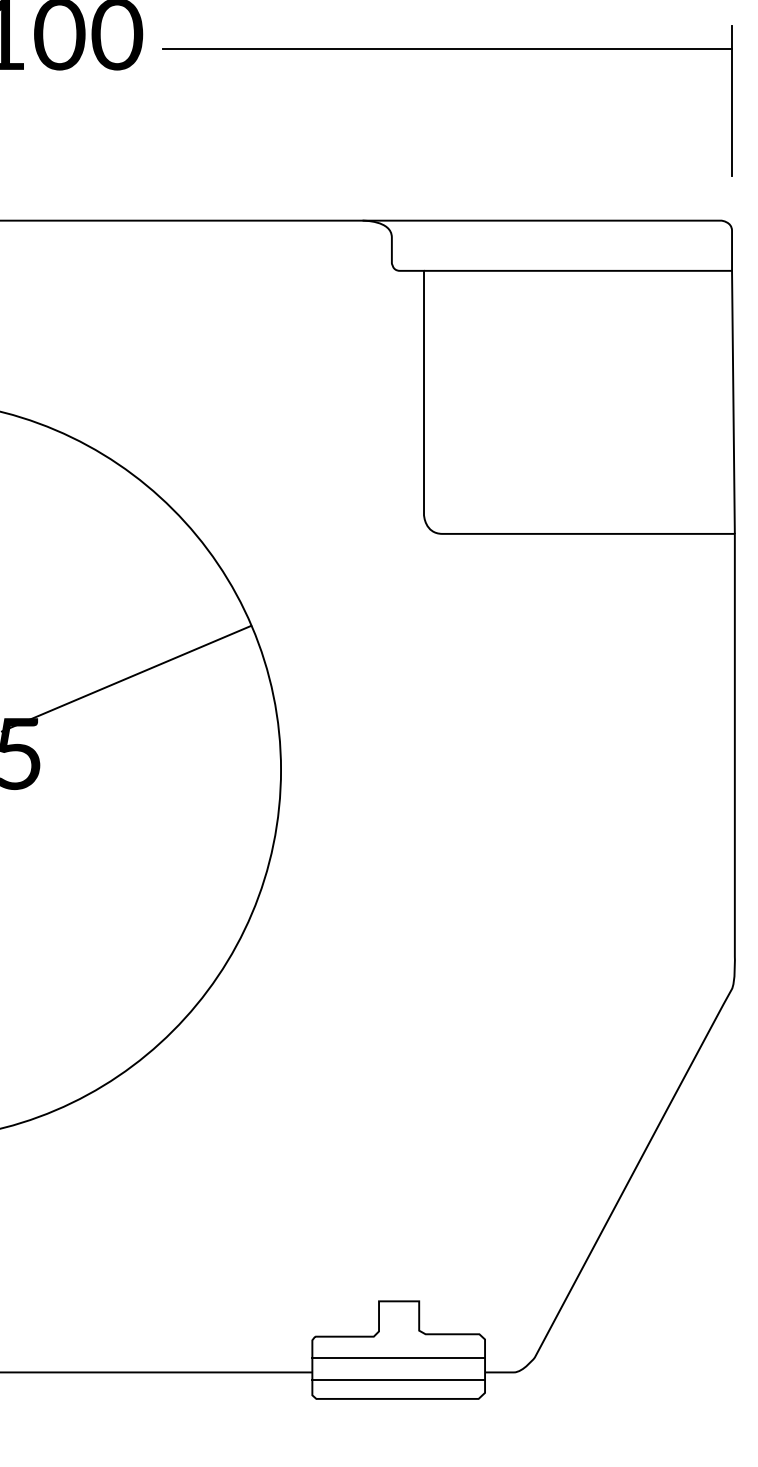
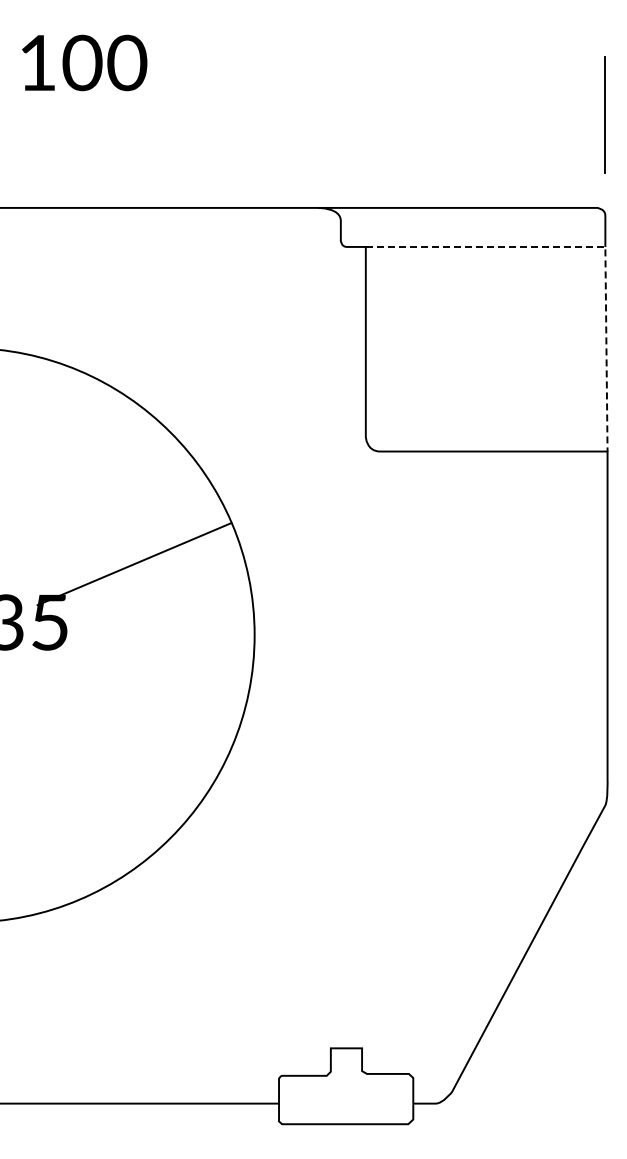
line: (448, 49) -> (384, 74), removed
line: (710, 270) -> (588, 246), solid -> dashed
line: (397, 1358) -> (345, 1092), removed
line: (397, 1379) -> (345, 1109), removed

